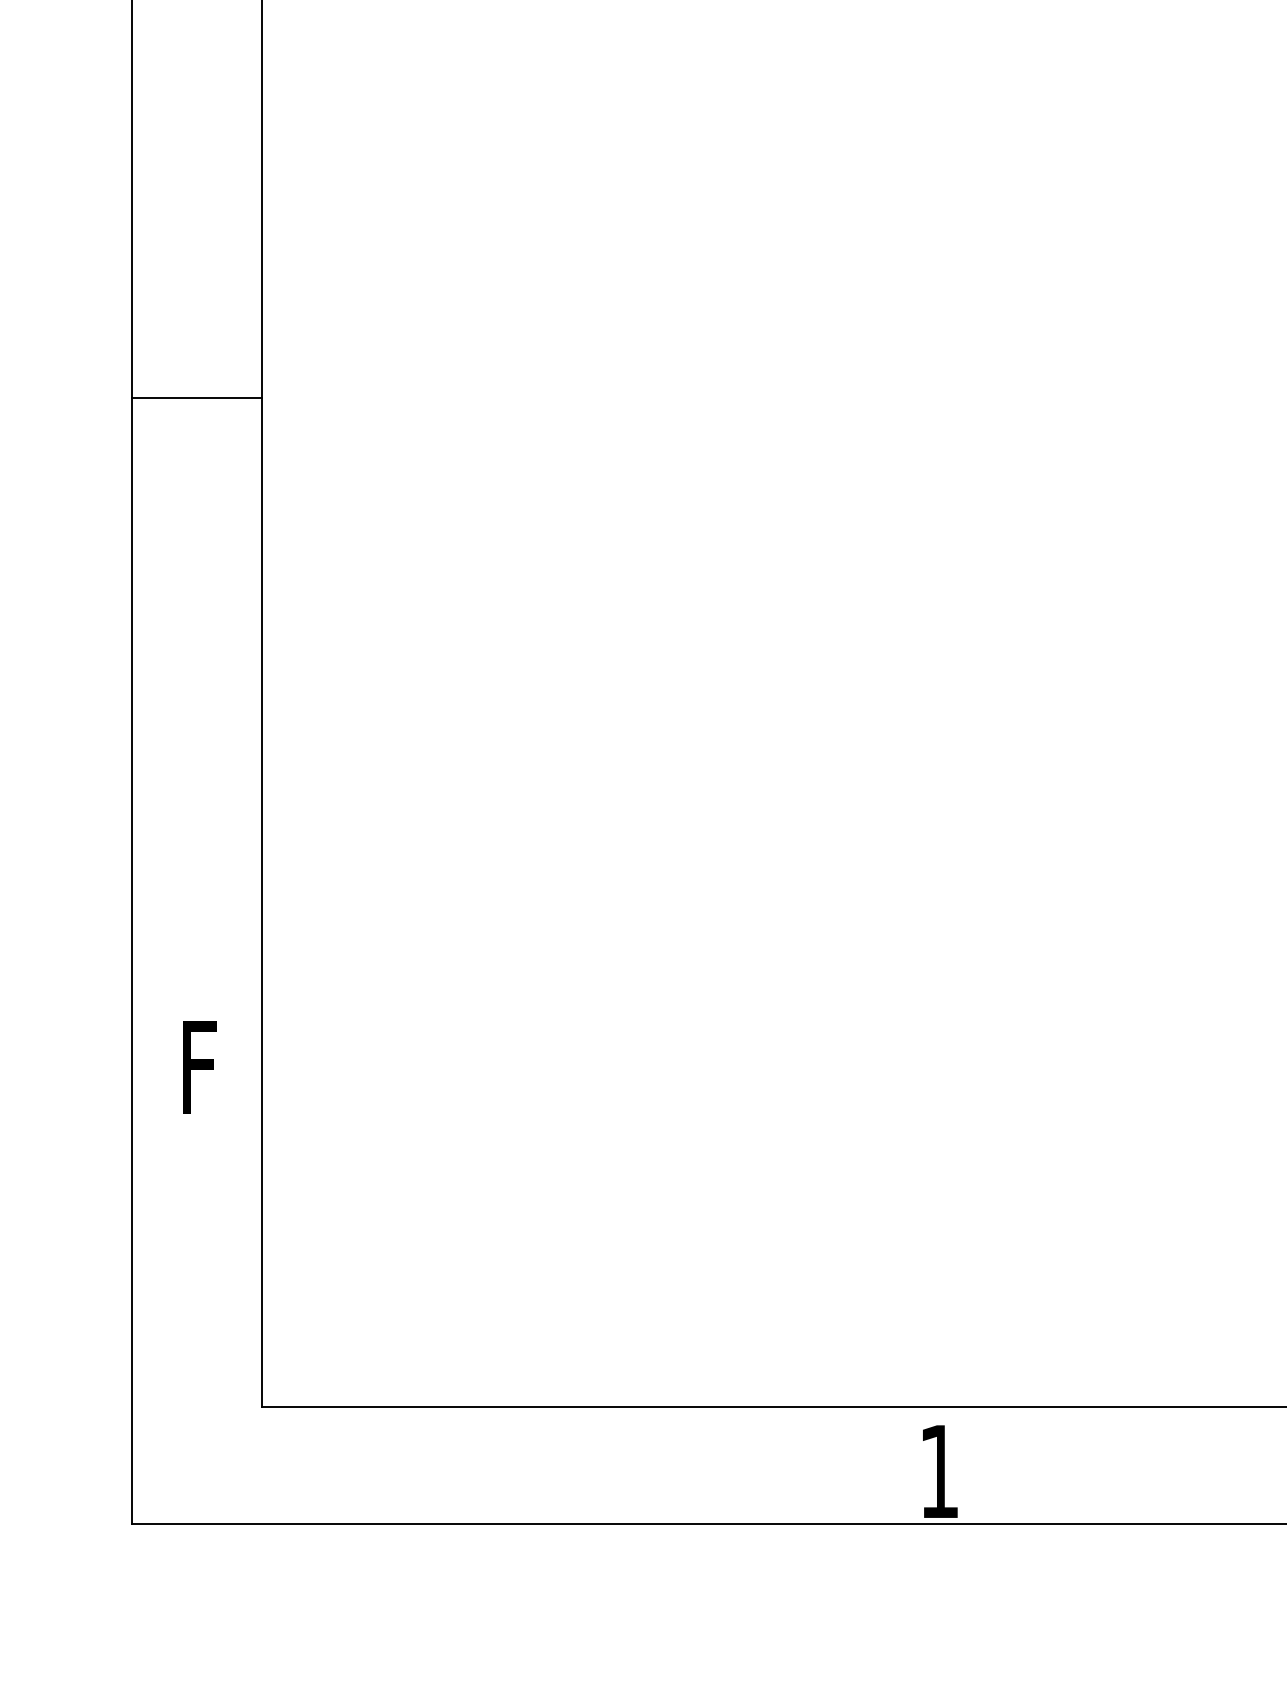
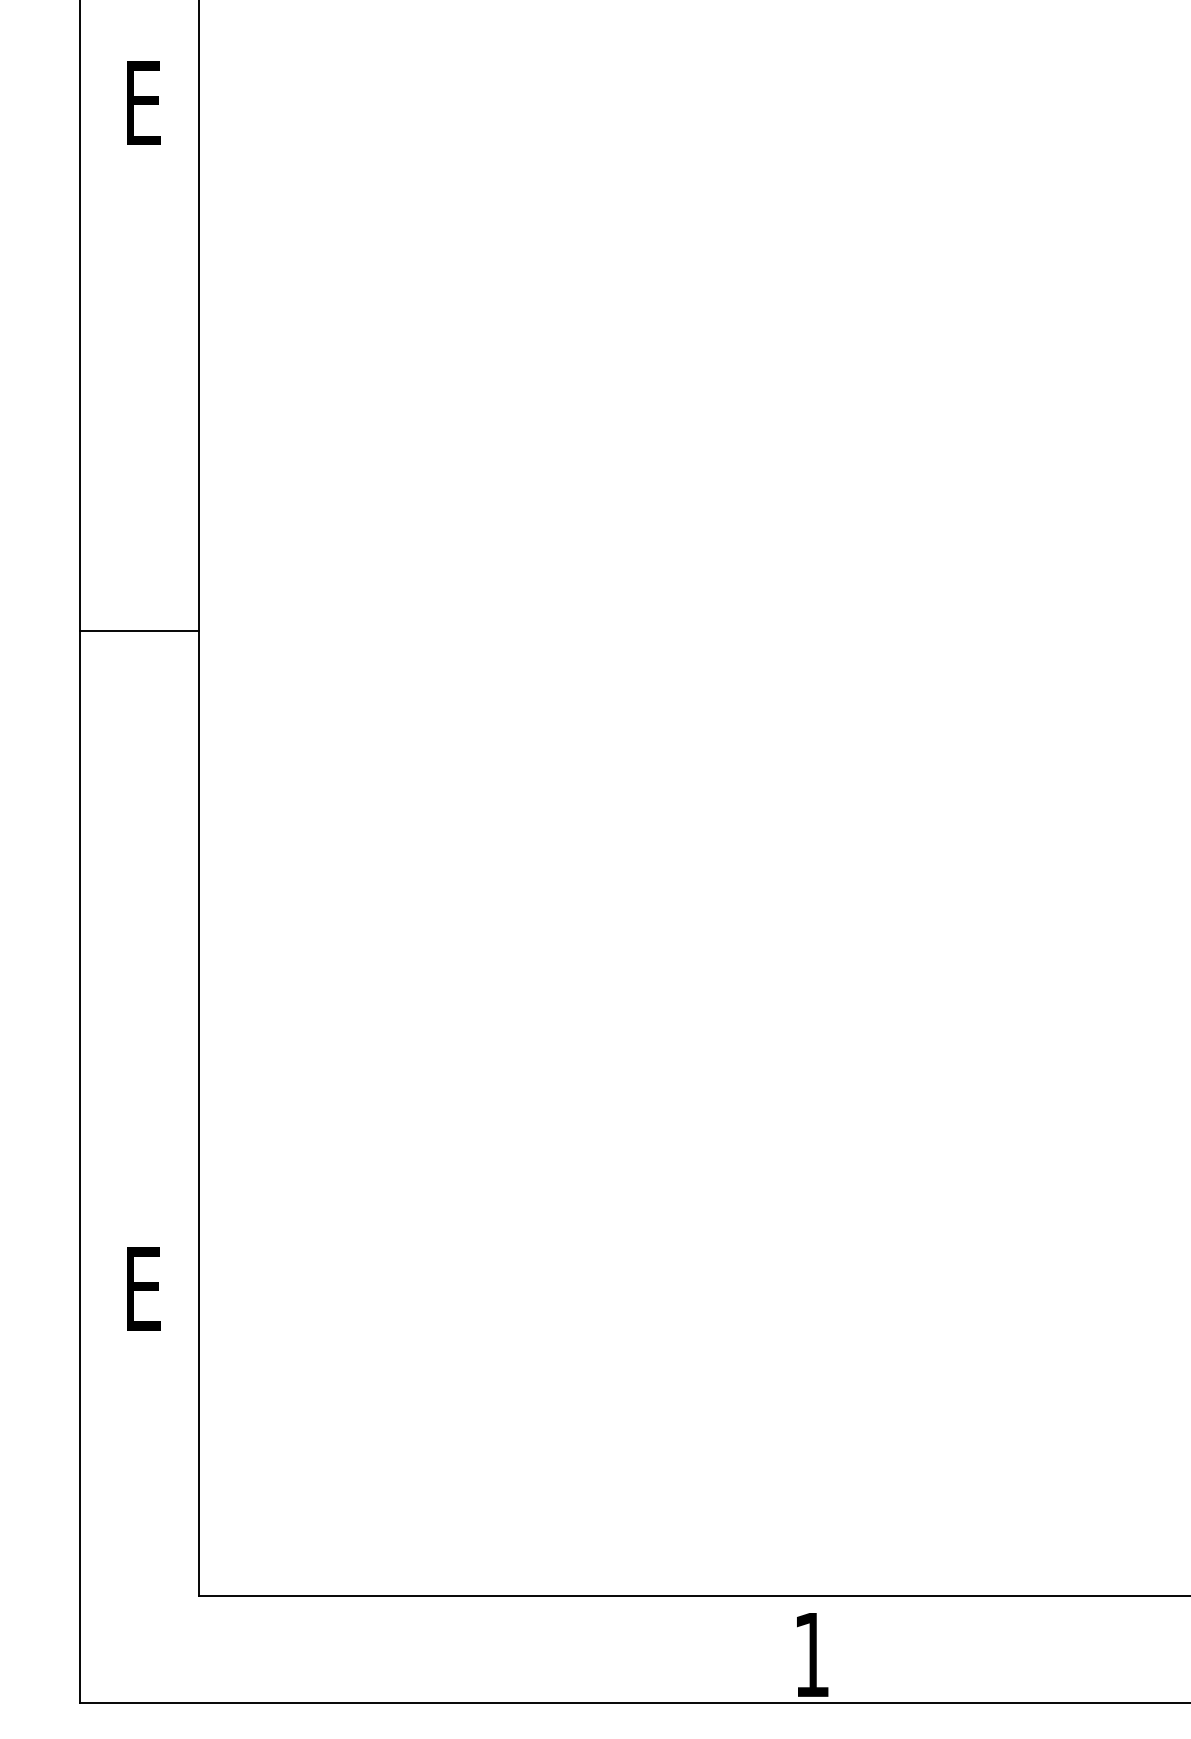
line: (196, 398) -> (139, 631), moved
text: (205, 1066) -> (147, 1288), F -> E

